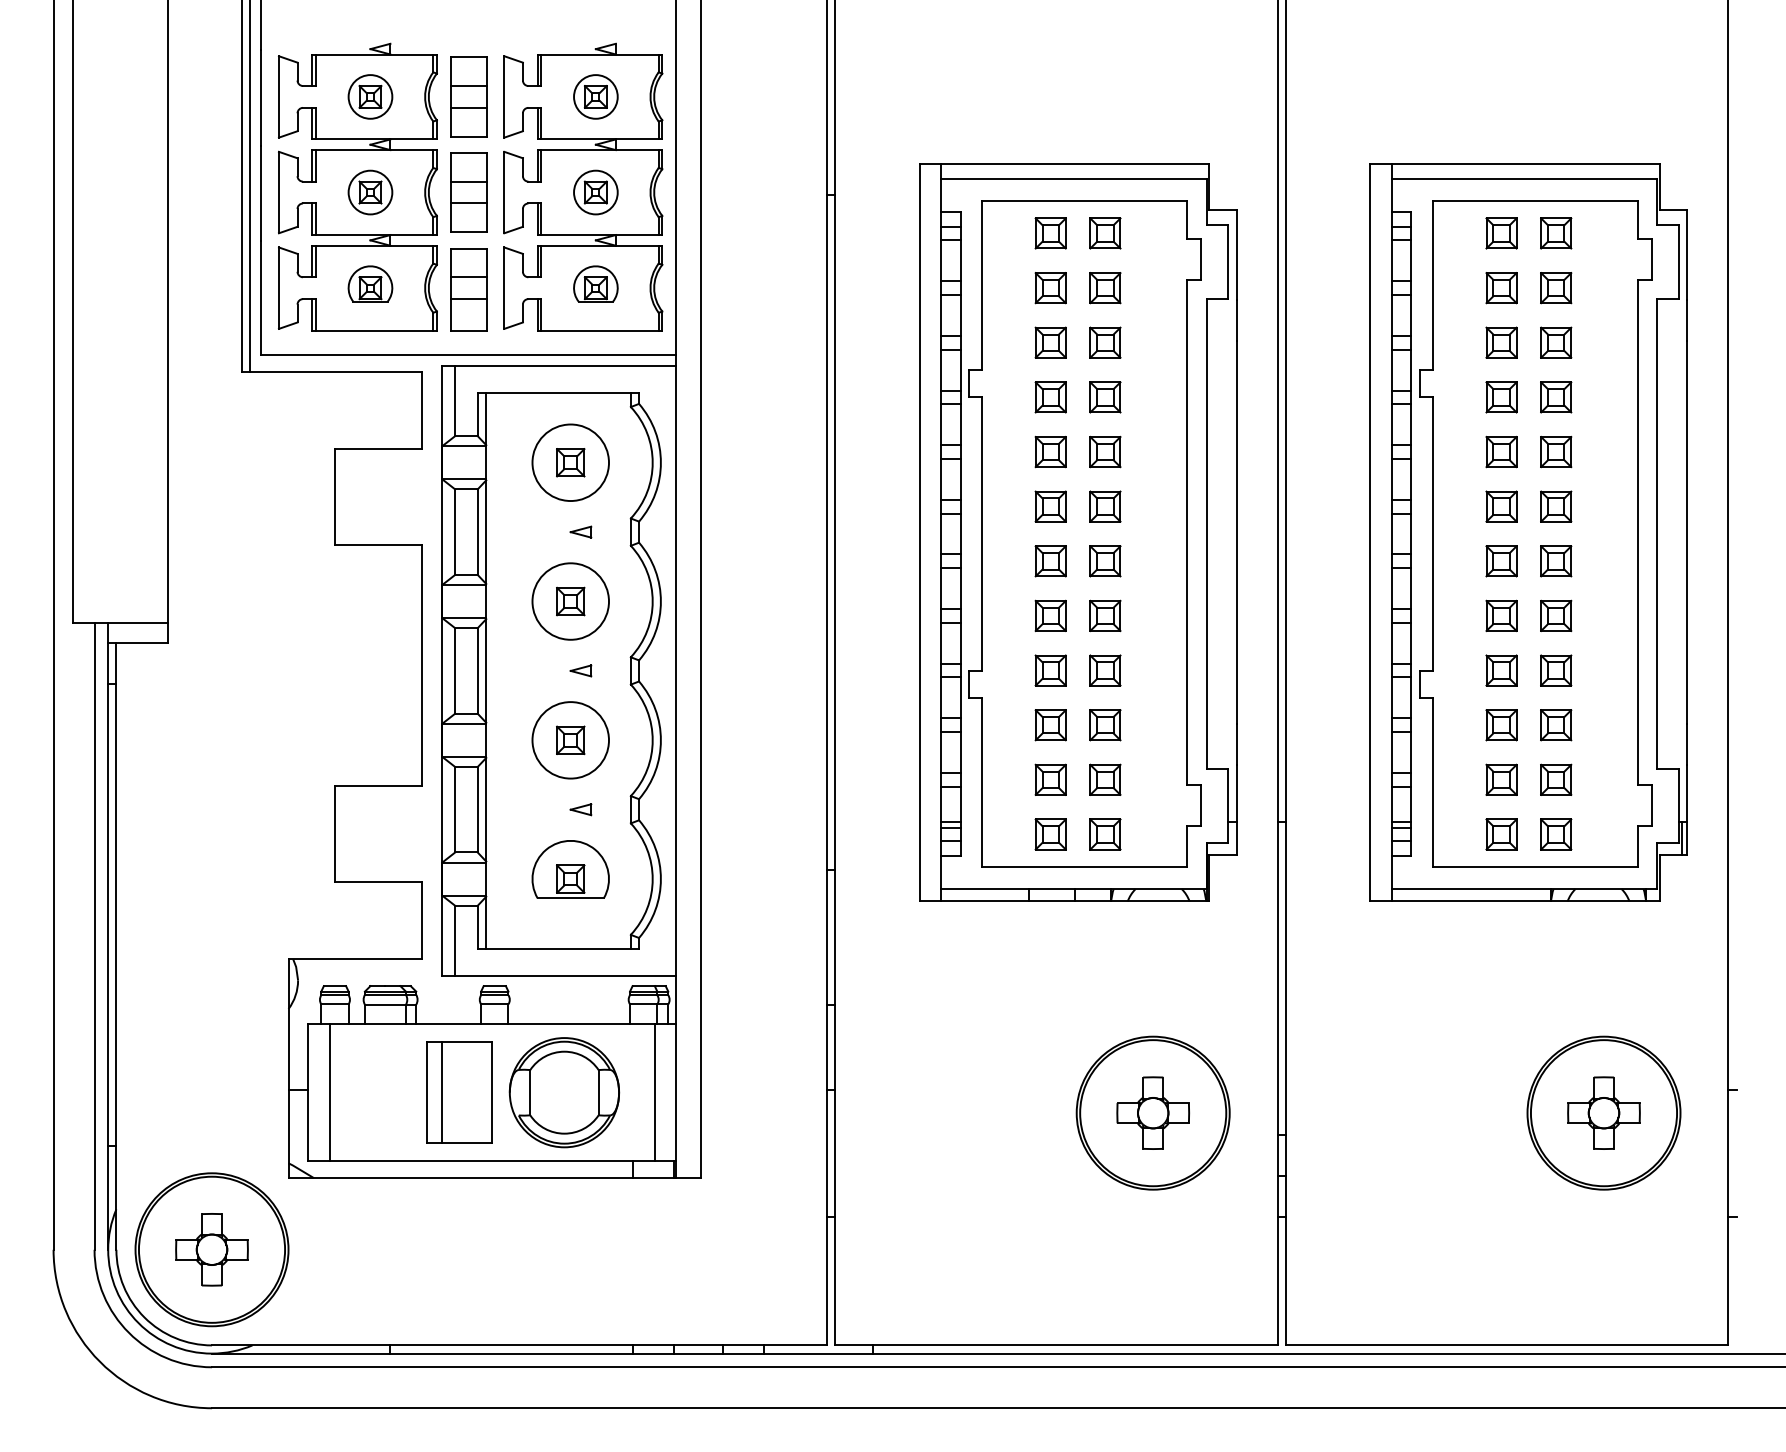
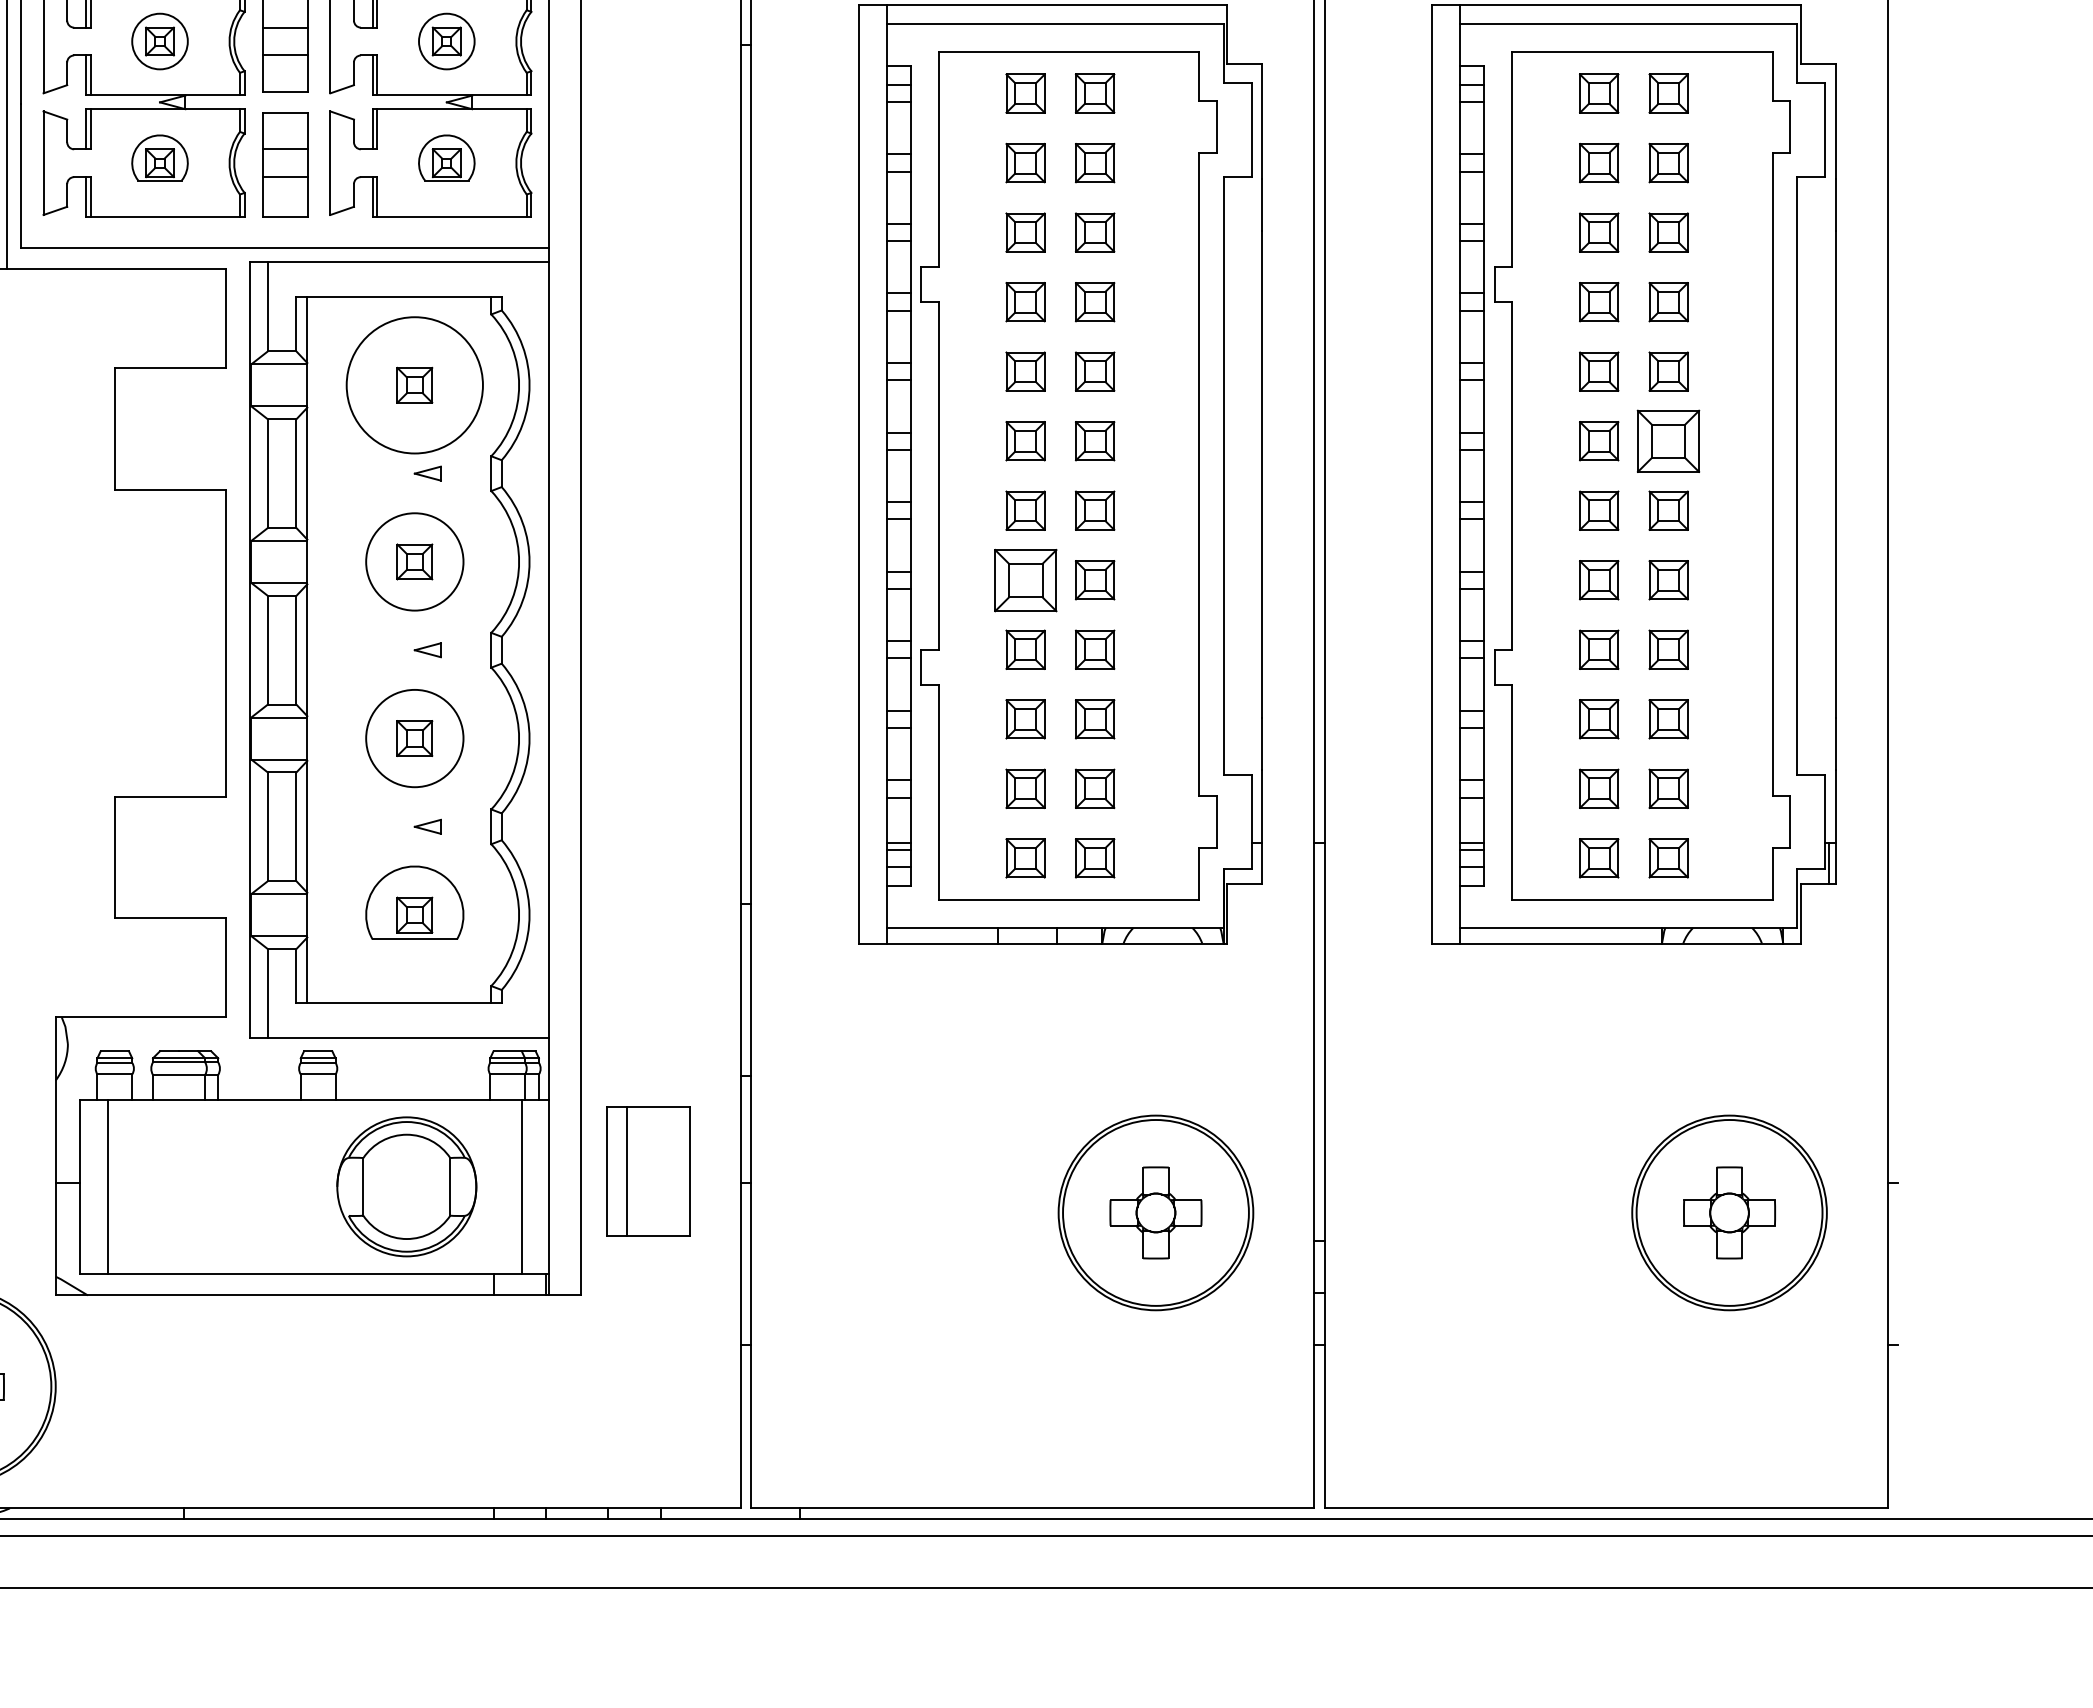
circle: (570, 462) -> (414, 385), size x1.4
part: (1556, 506) -> (1669, 441), size x1.6
part: (1050, 615) -> (1025, 579), size x1.6
part: (459, 1092) -> (648, 1171), moved

